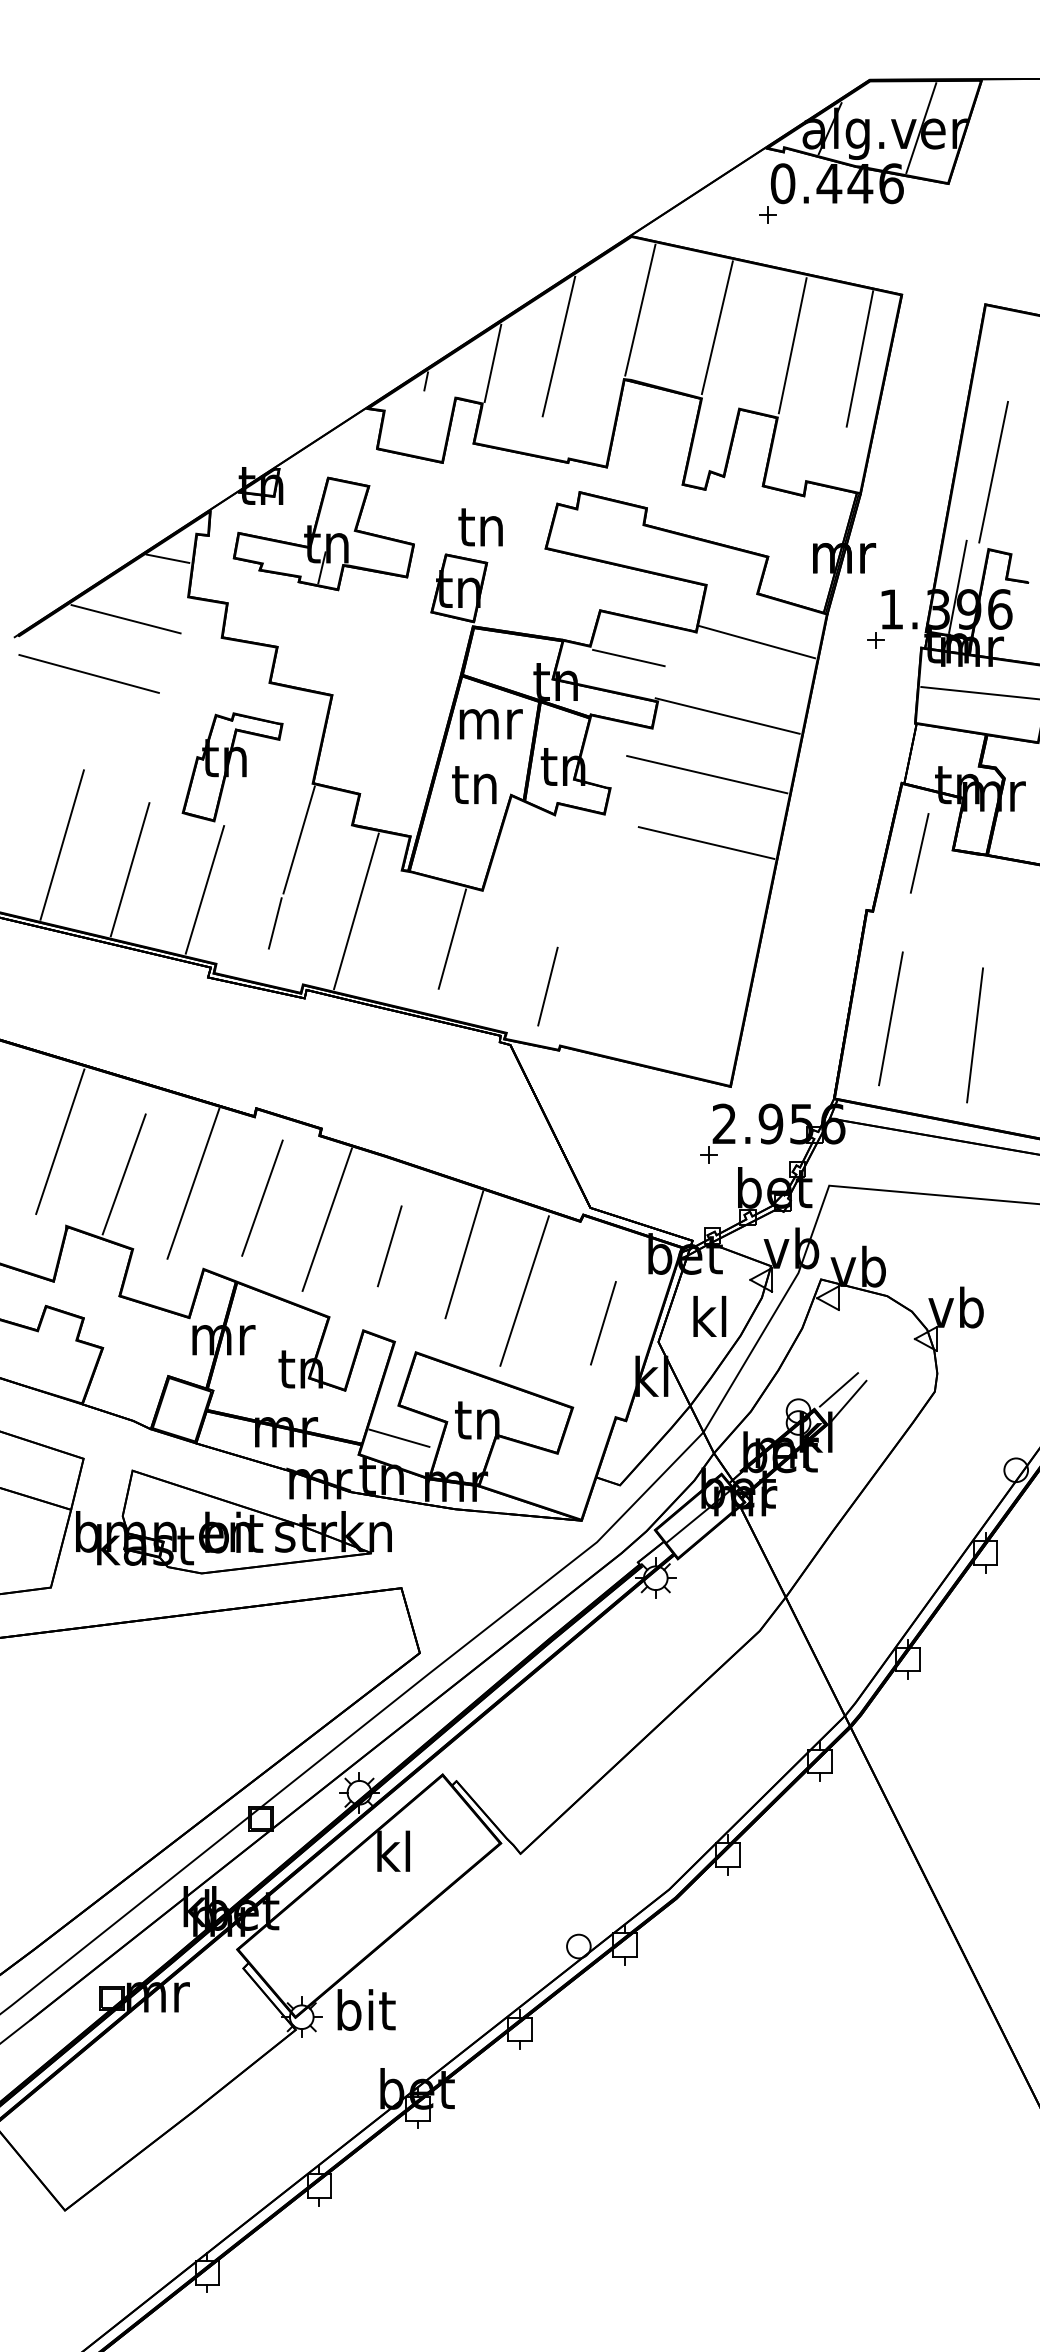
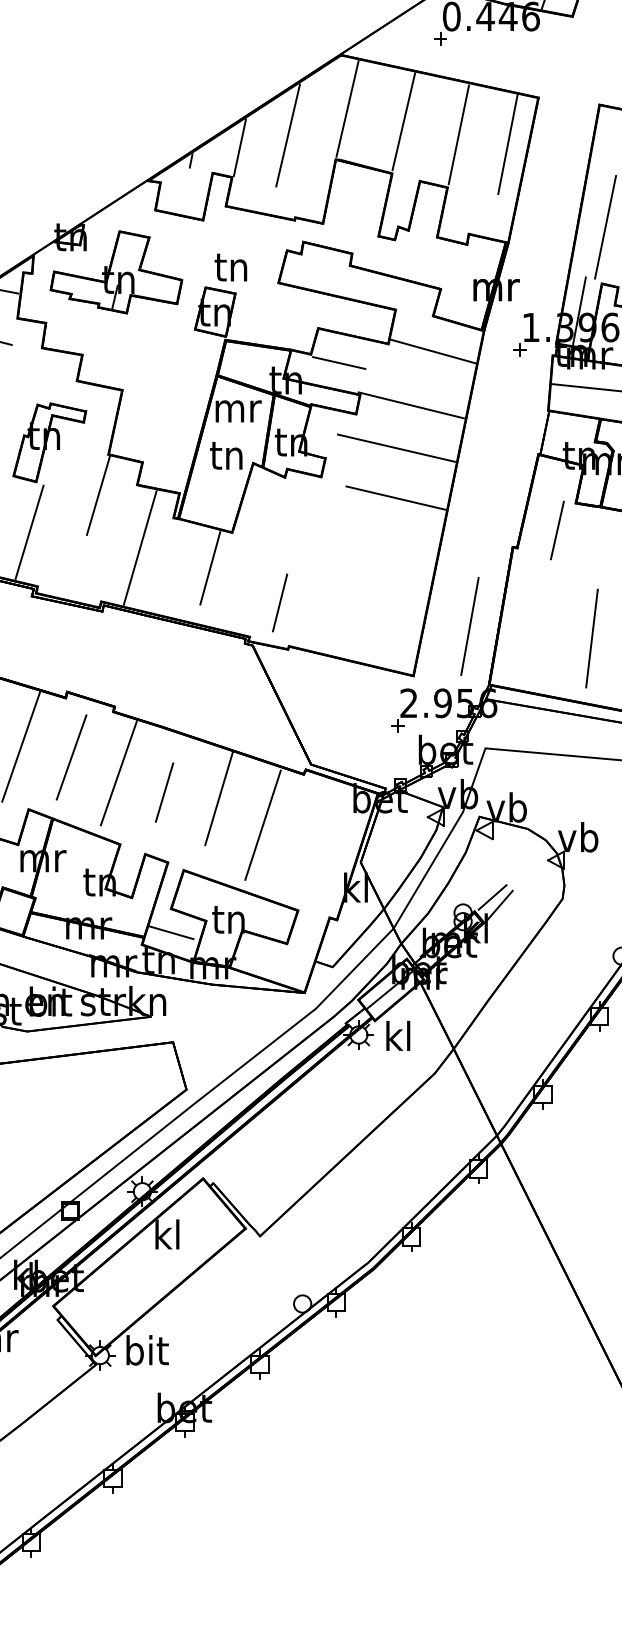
line: (919, 853) -> (557, 530), moved
line: (274, 923) -> (80, 556), removed
line: (890, 1018) -> (469, 626), moved
text: (709, 1316) -> (398, 1035), moved
line: (603, 1323) -> (320, 848), removed

